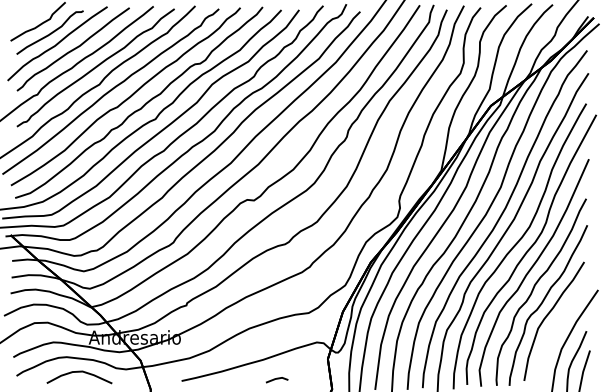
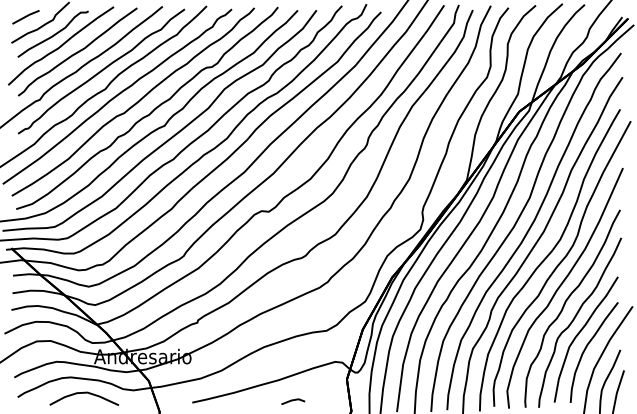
line: (23, 16) -> (25, 17), added
part: (555, 328) -> (587, 347), added

